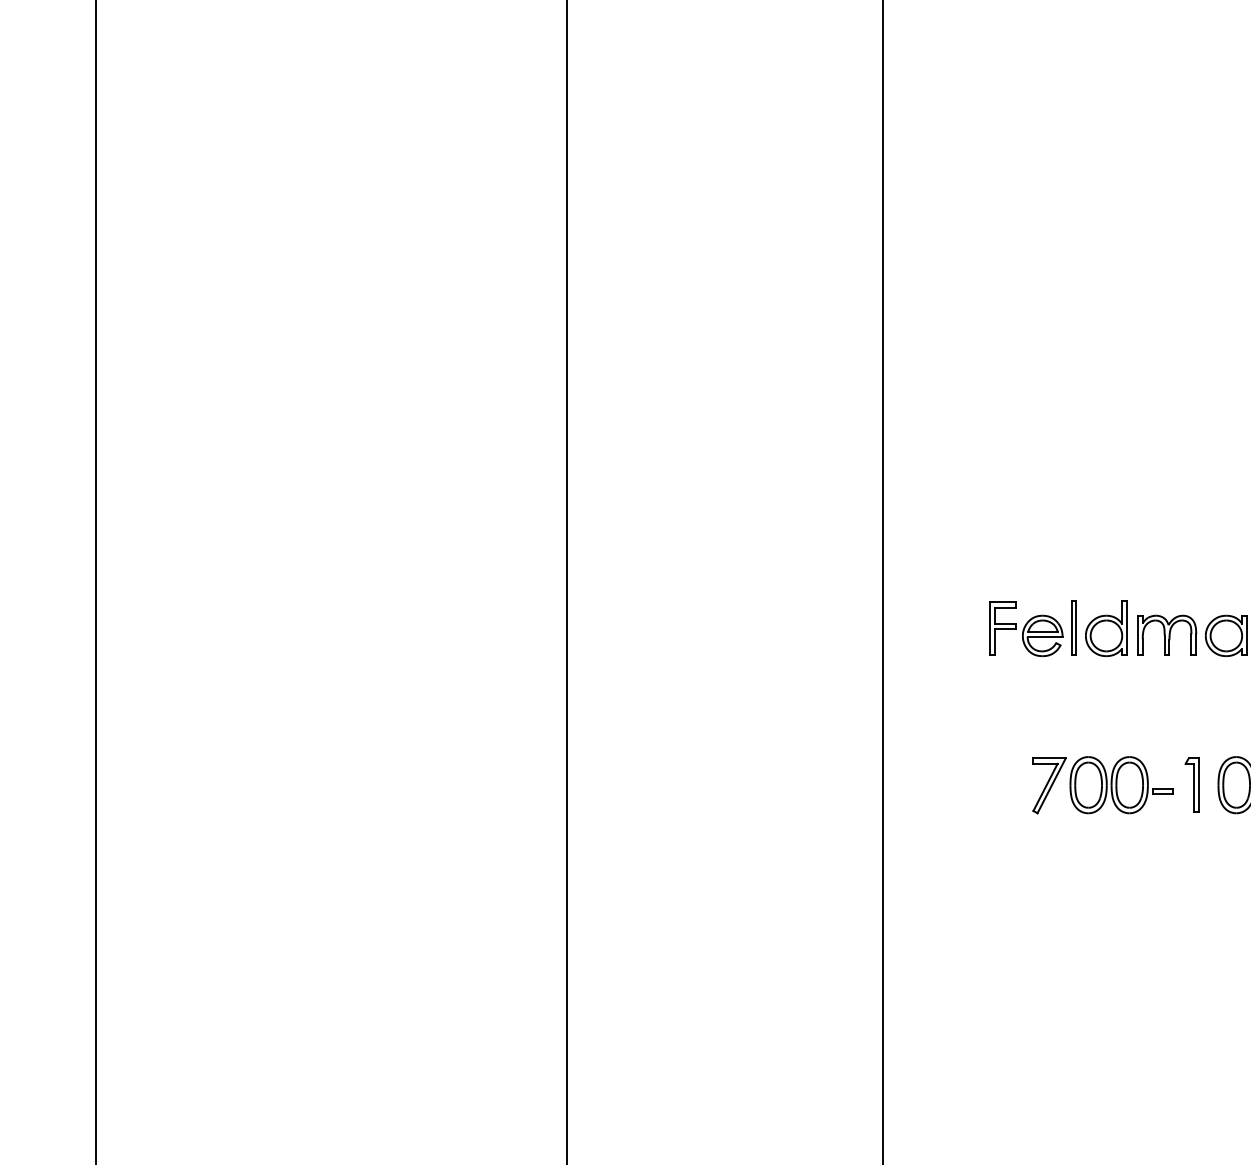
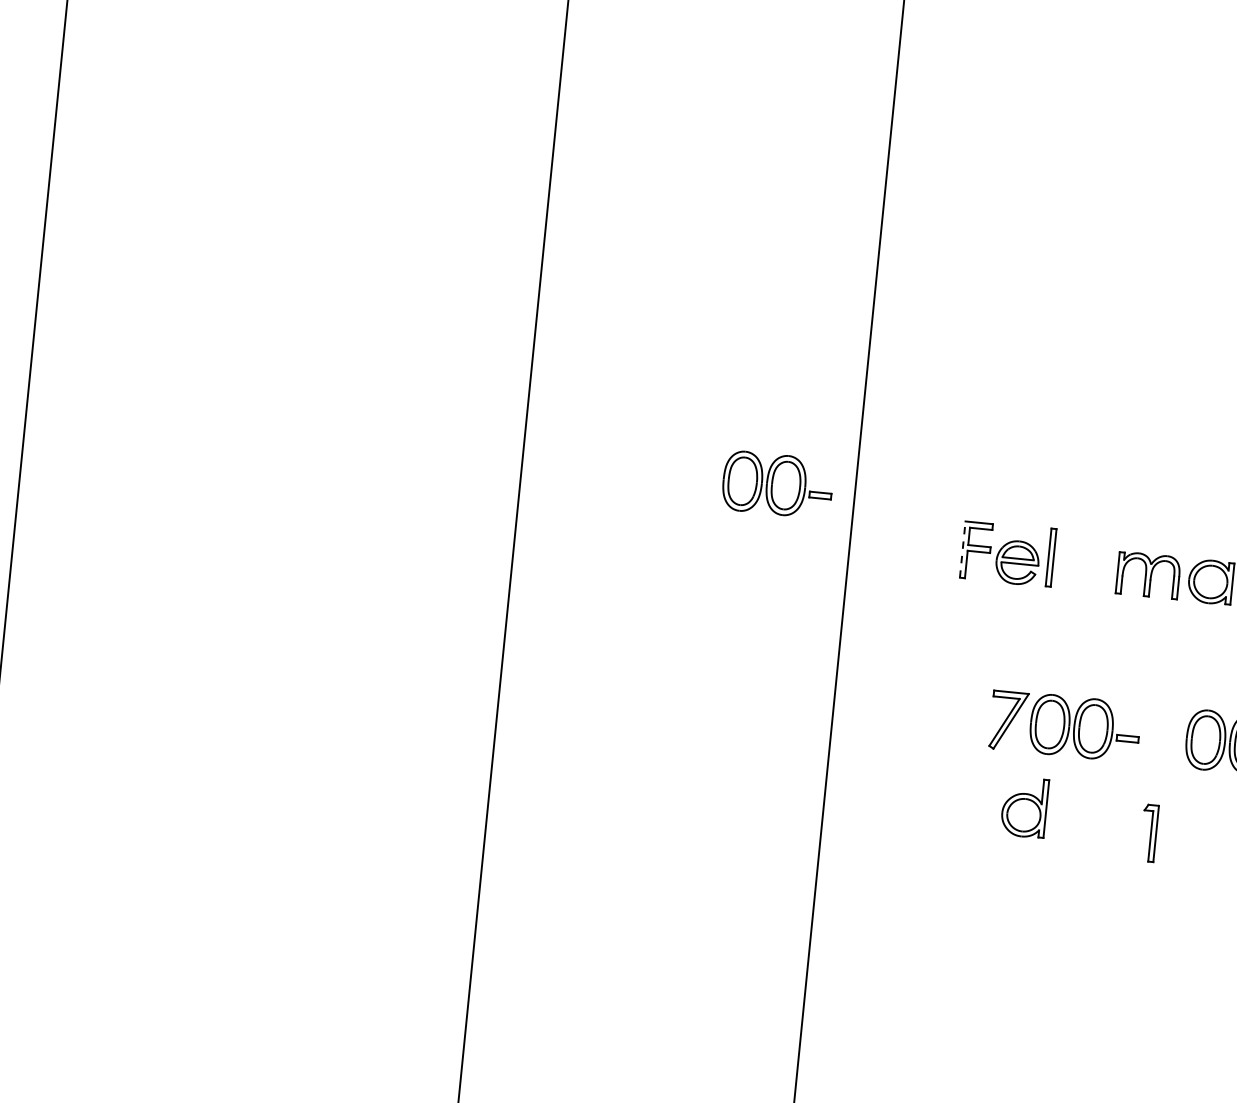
part: (809, 585) -> (777, 485), added
line: (989, 628) -> (962, 549), solid -> dashed
part: (1106, 628) -> (1024, 807), moved
part: (1191, 784) -> (1148, 832), moved

